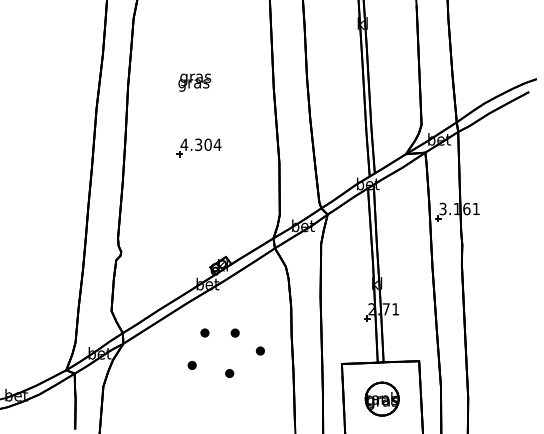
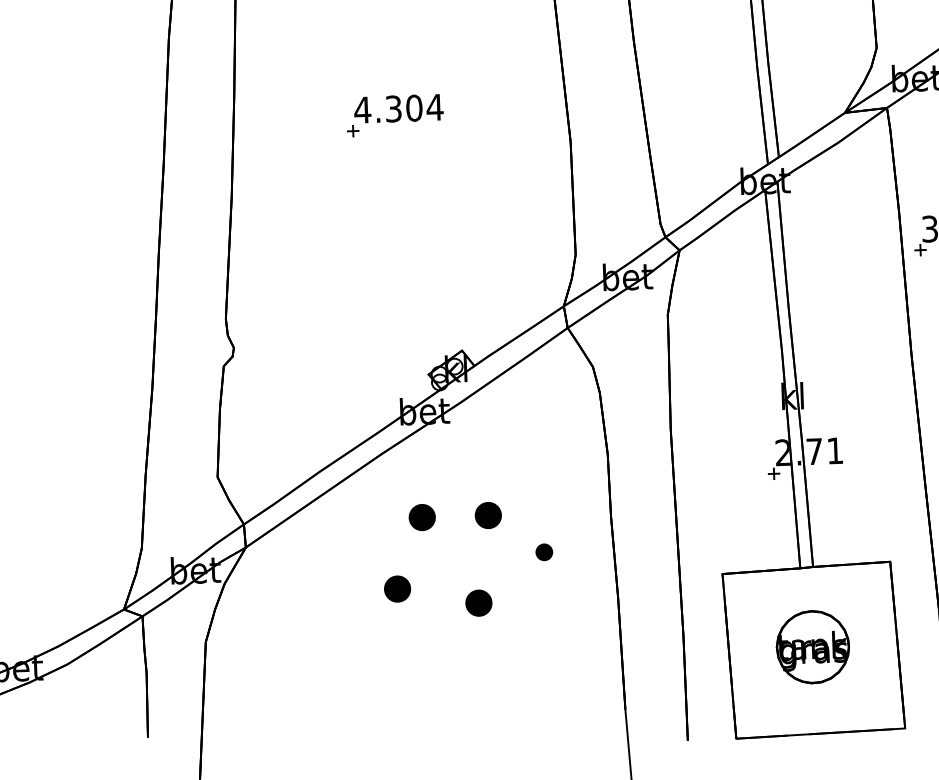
part: (204, 332) -> (421, 516), size x1.6
part: (234, 332) -> (486, 514), size x1.6
part: (191, 365) -> (395, 589), size x1.6
part: (229, 373) -> (478, 603), size x1.6

